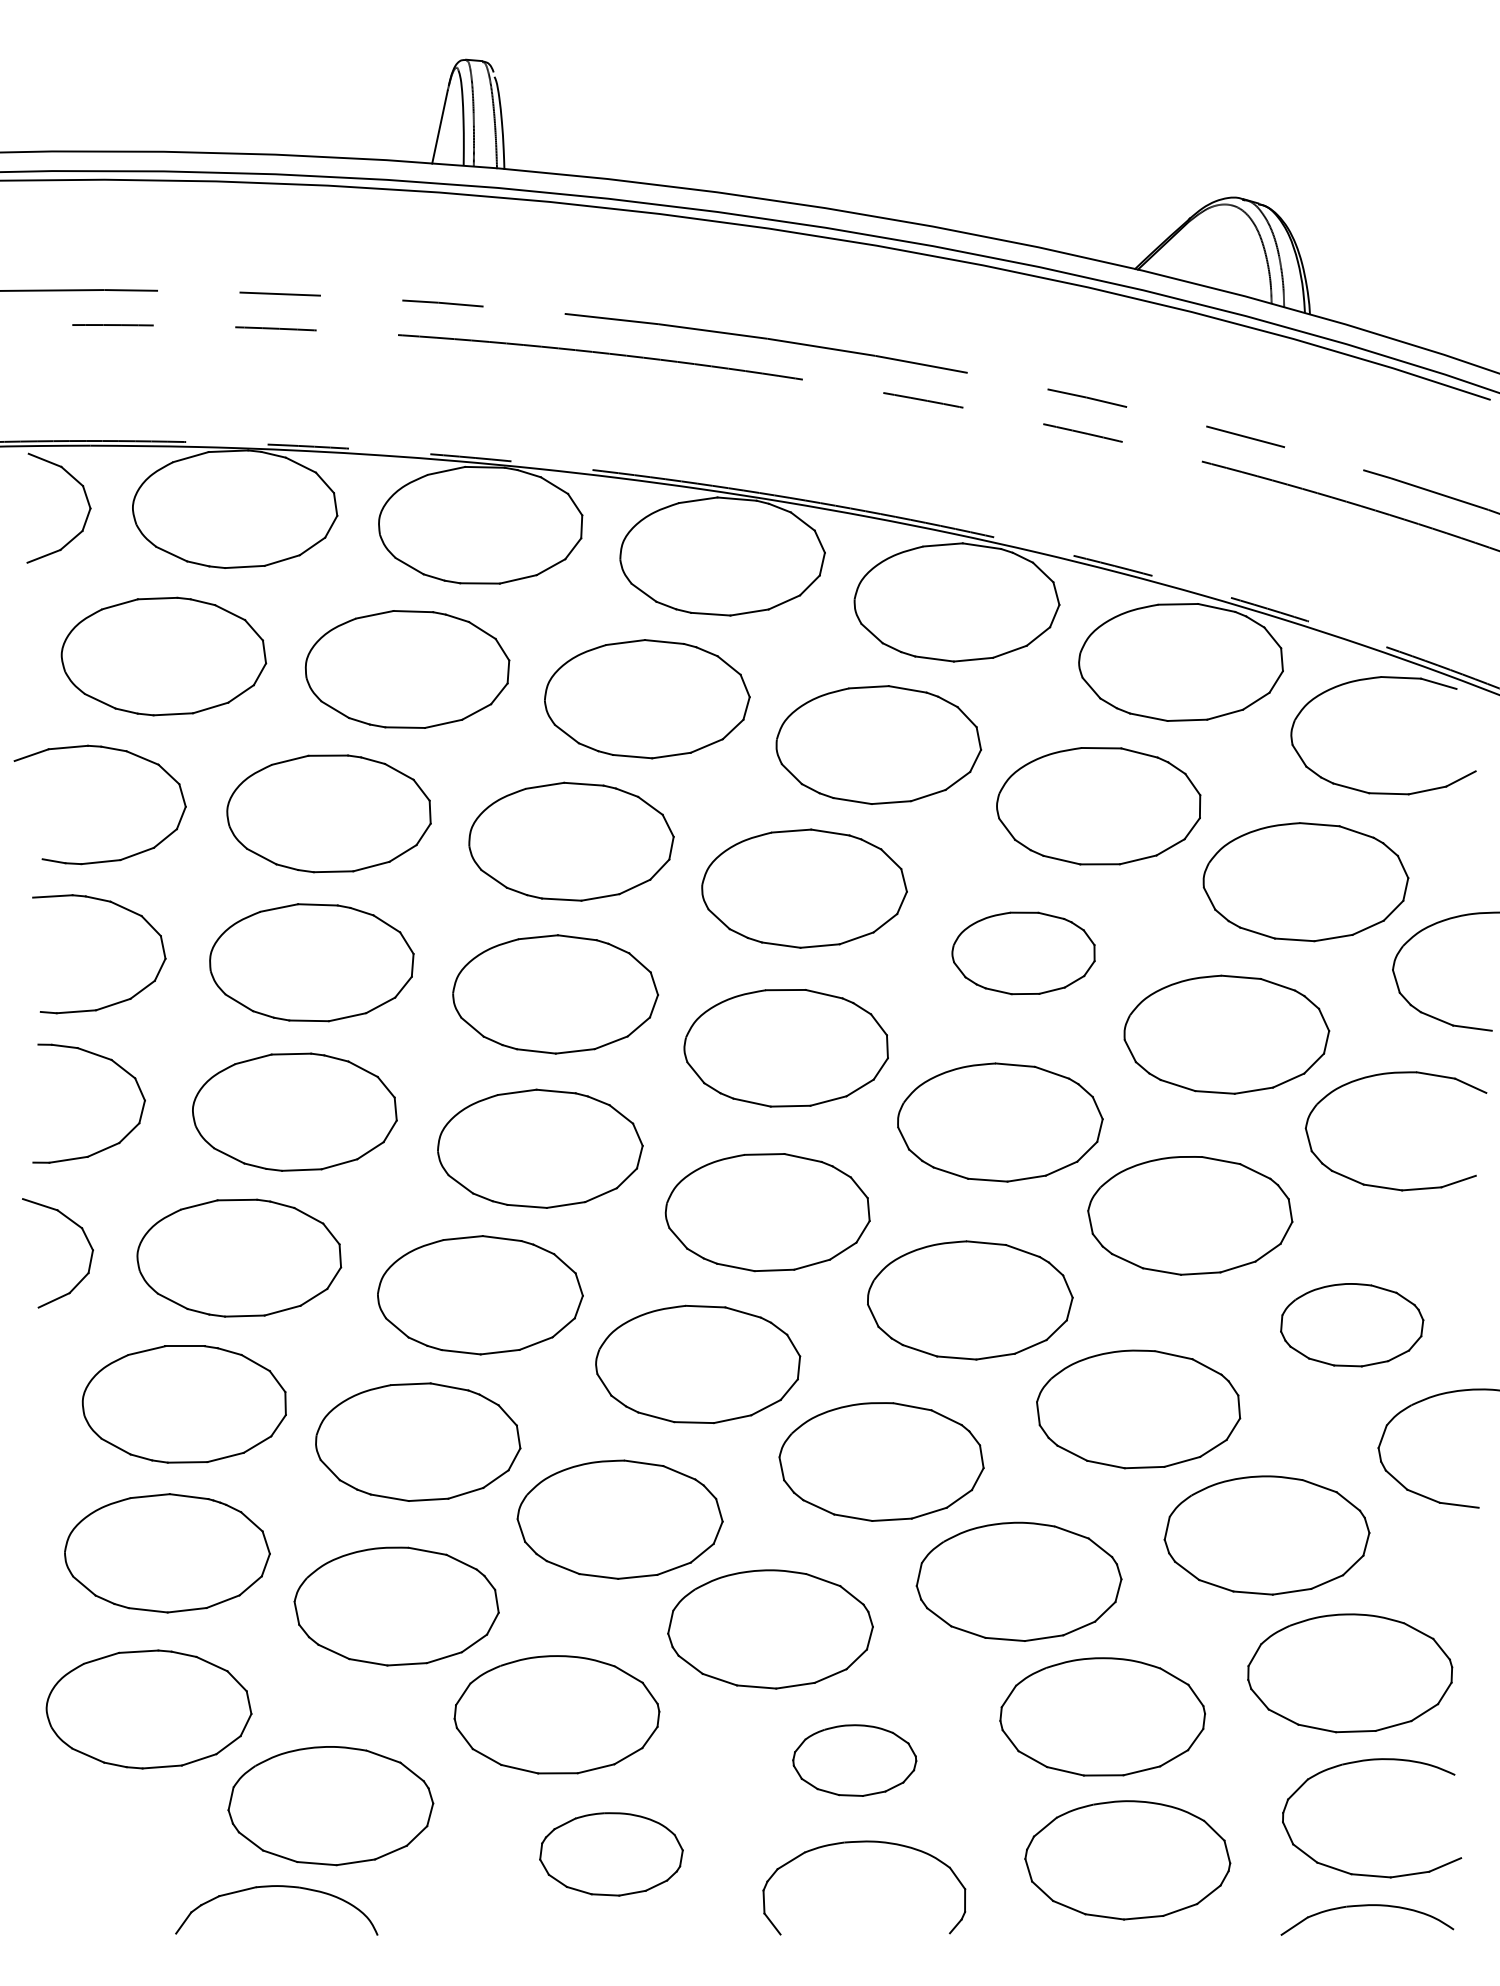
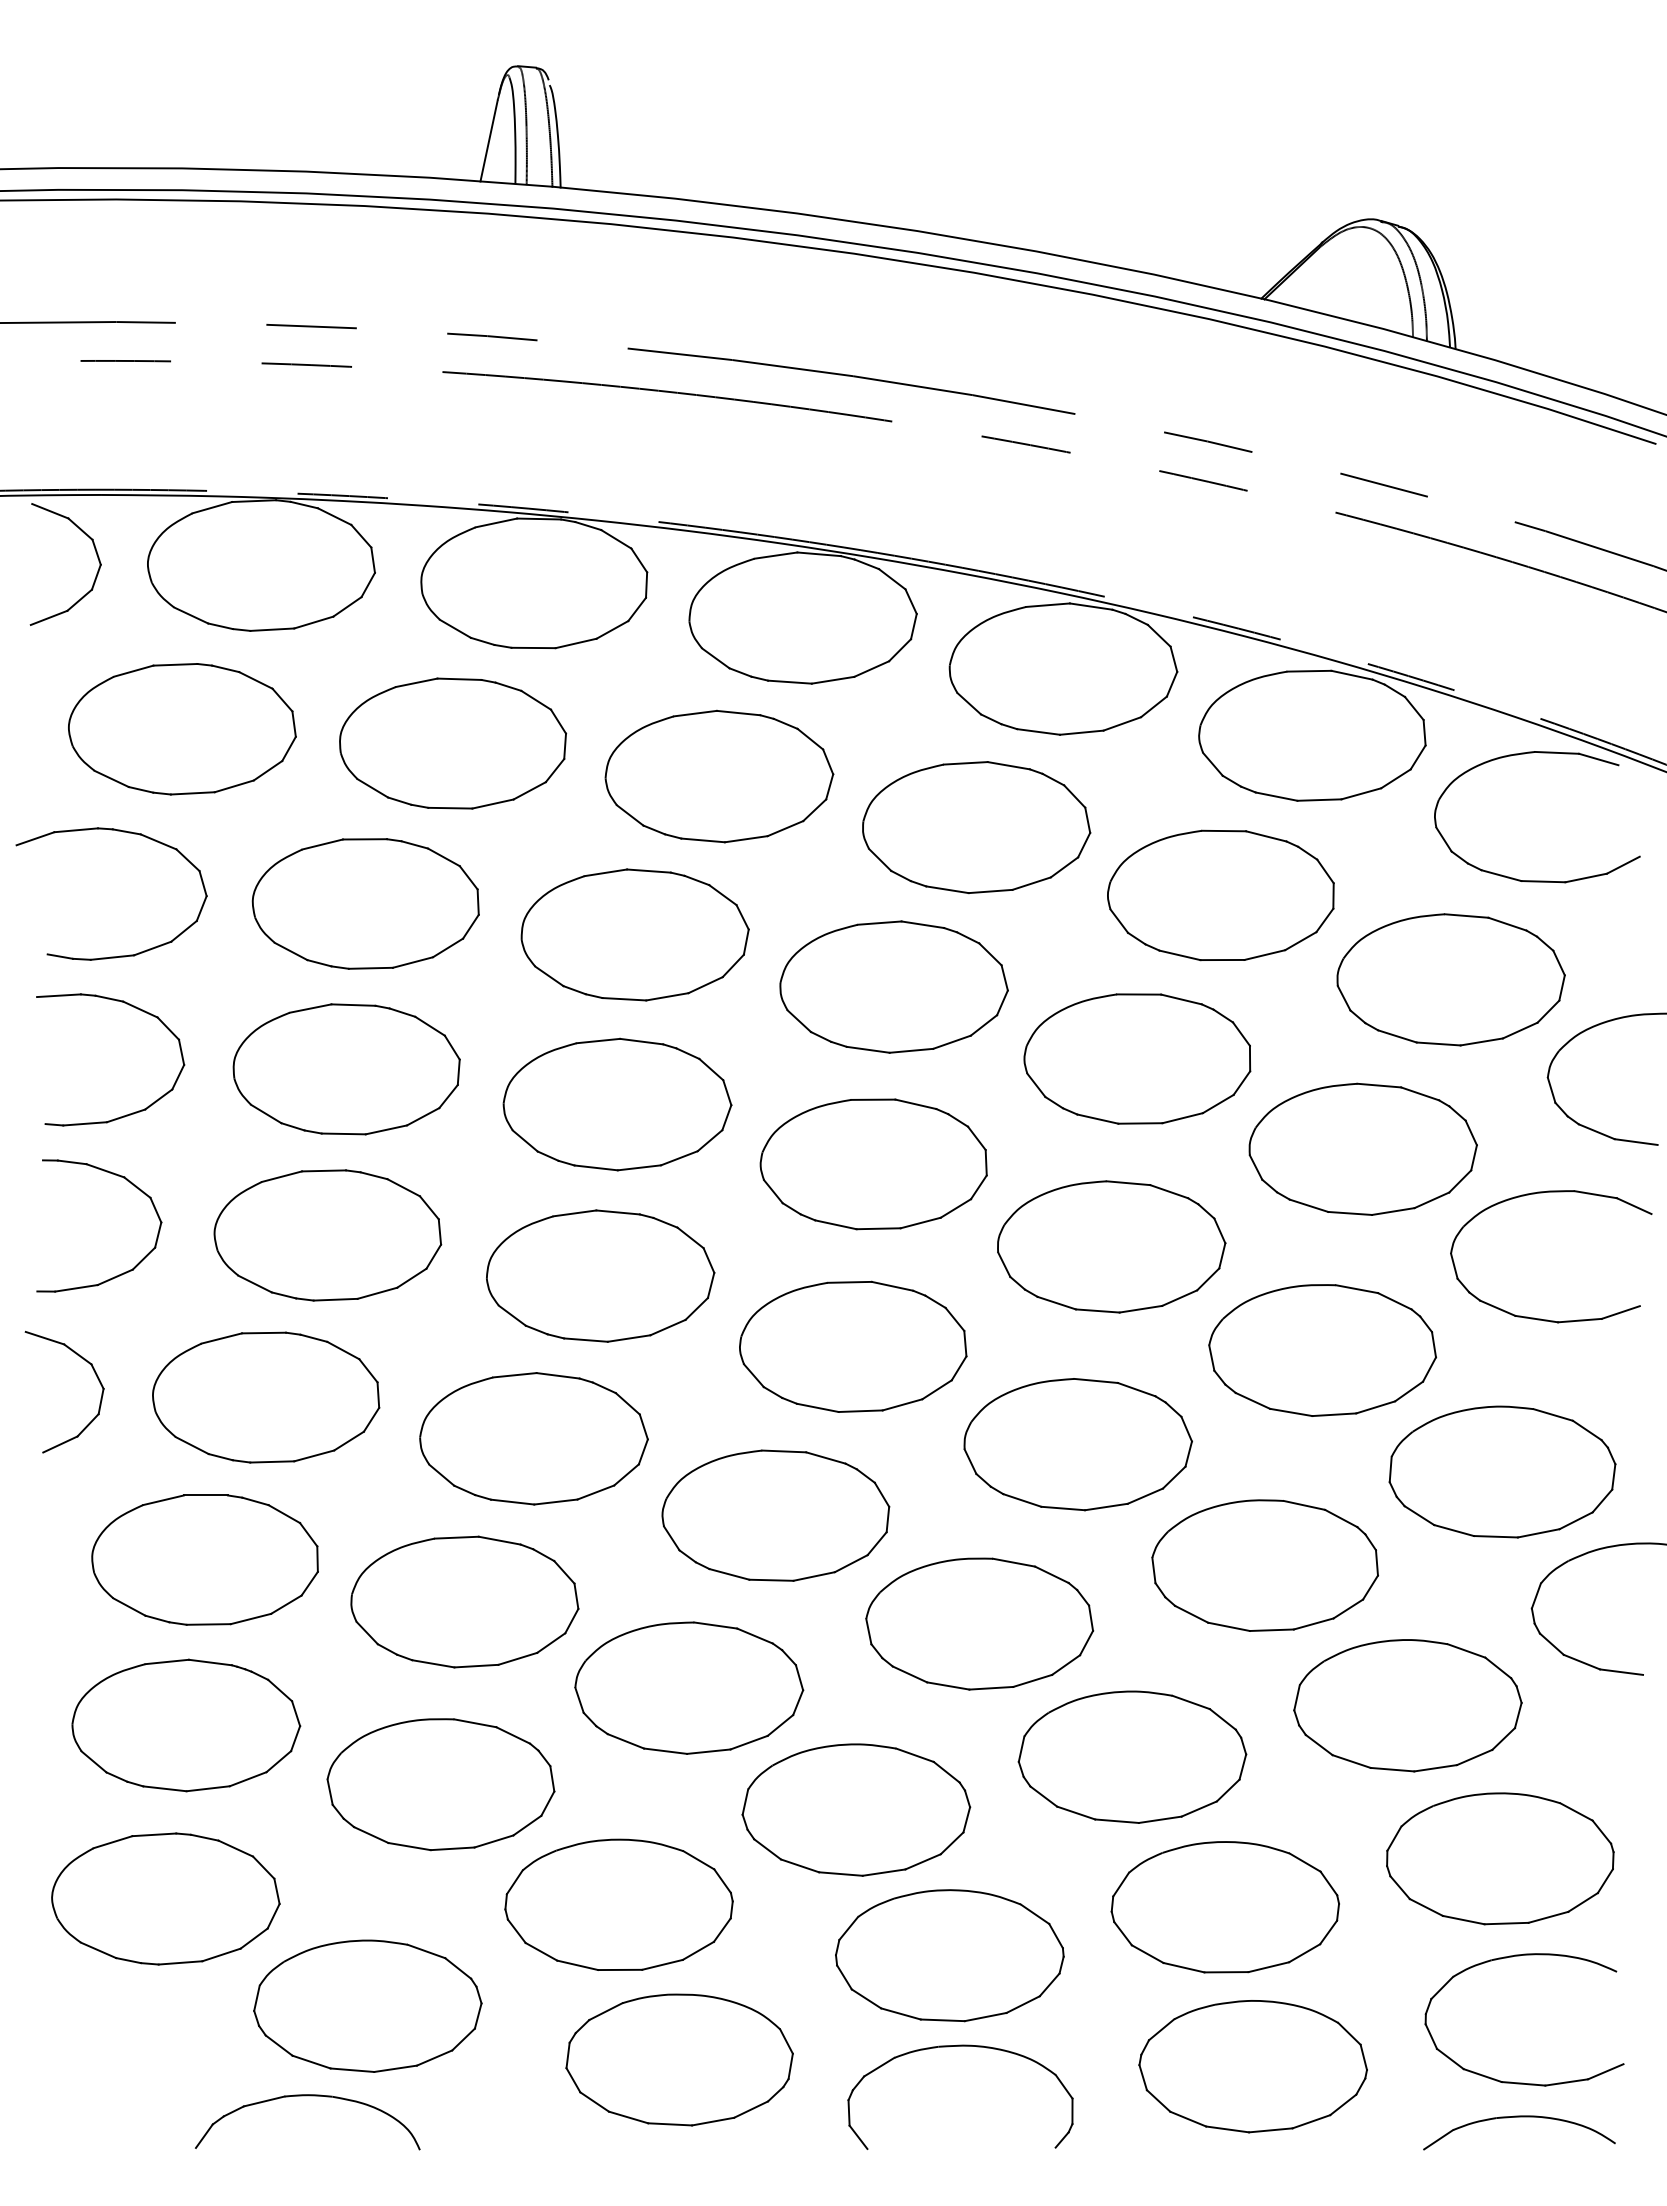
part: (1023, 952) -> (1137, 1058), size x1.43
part: (1352, 1324) -> (1502, 1471), size x1.43
part: (854, 1760) -> (949, 1955), size x1.67
part: (611, 1853) -> (679, 2059), size x1.43

